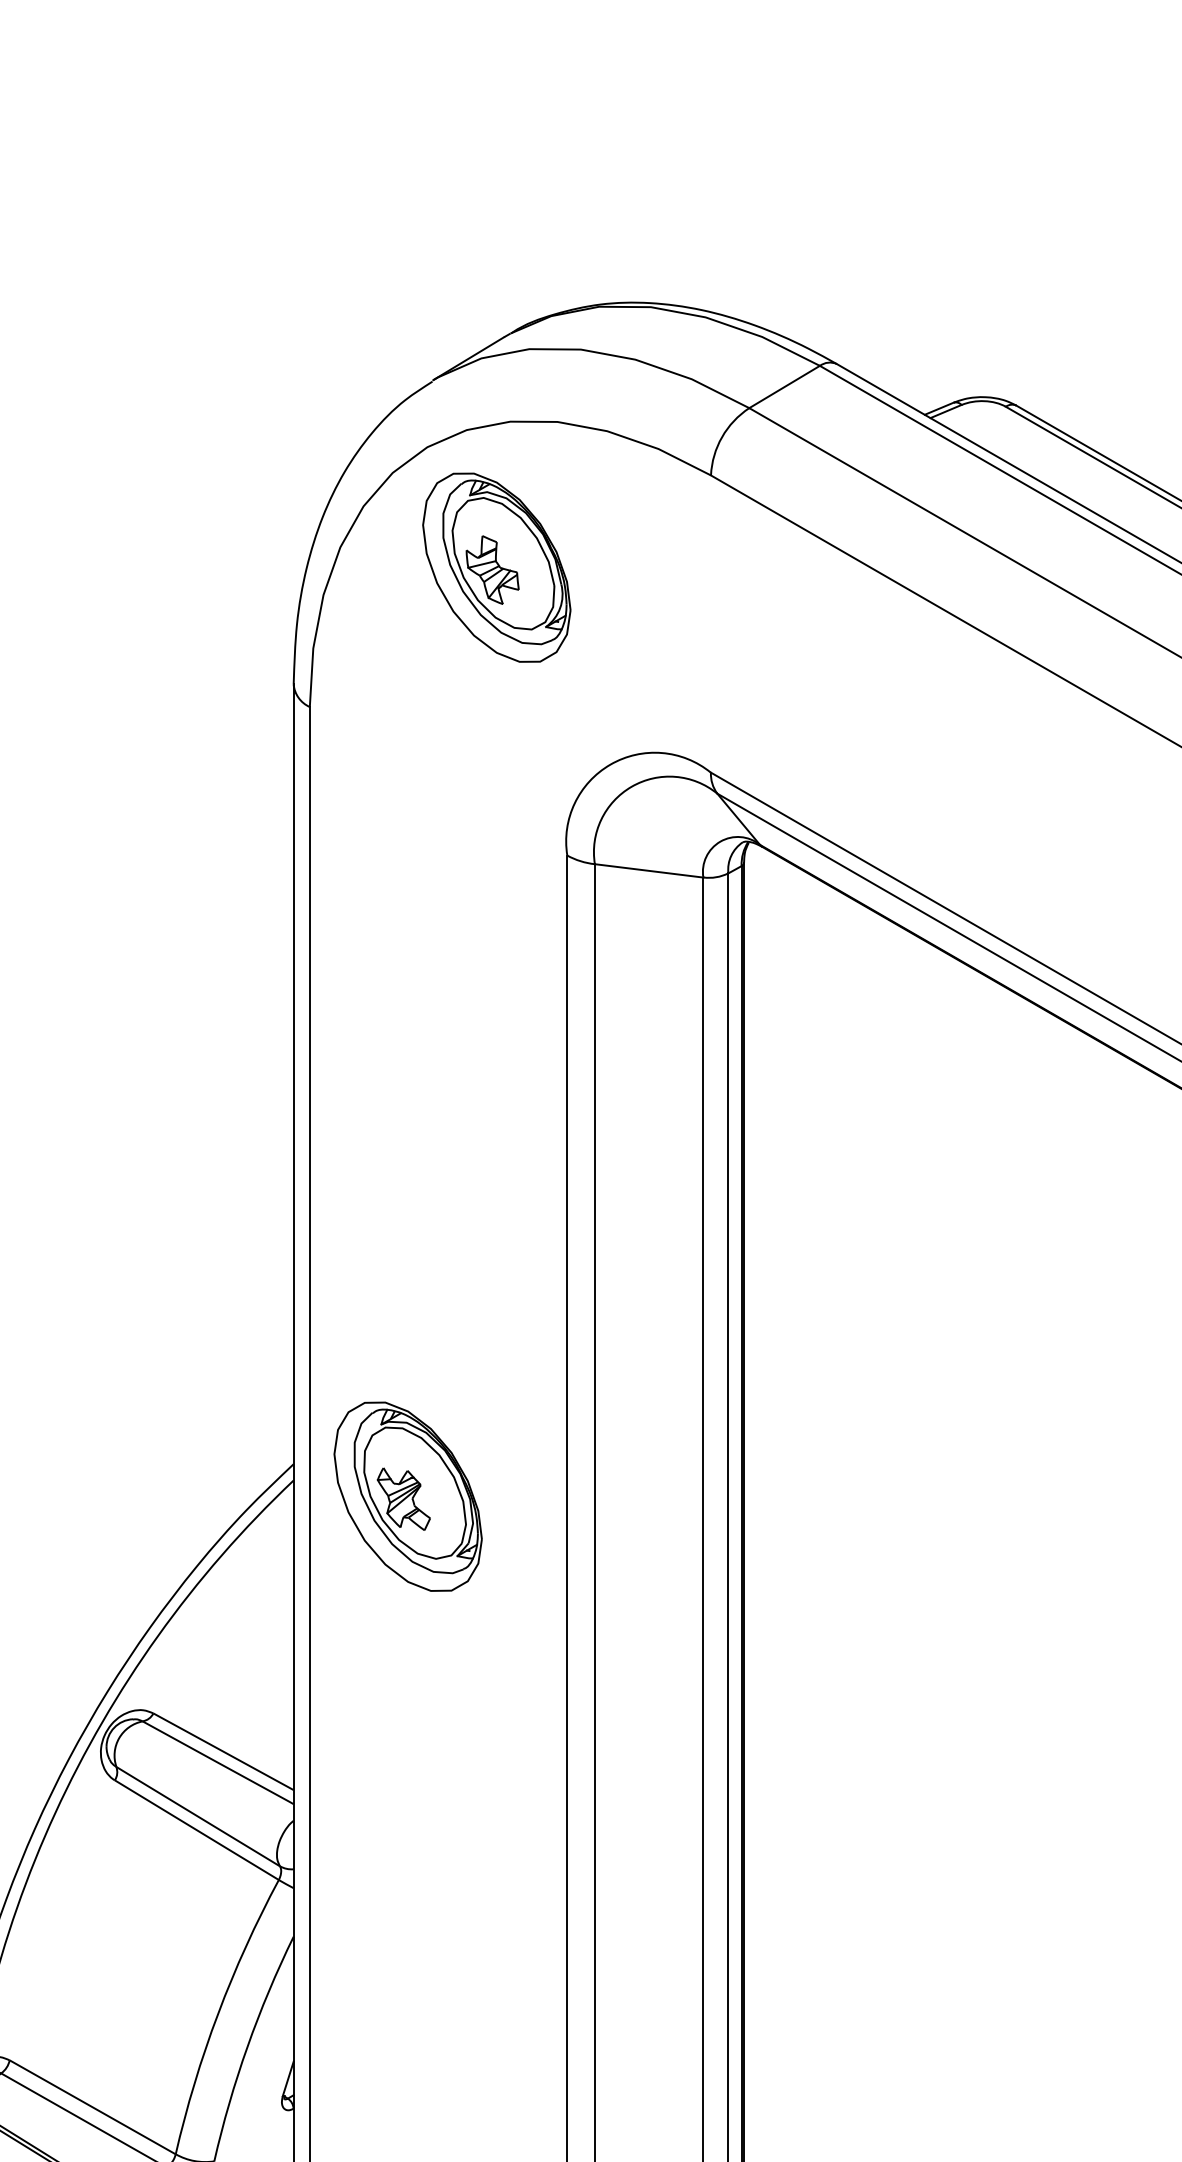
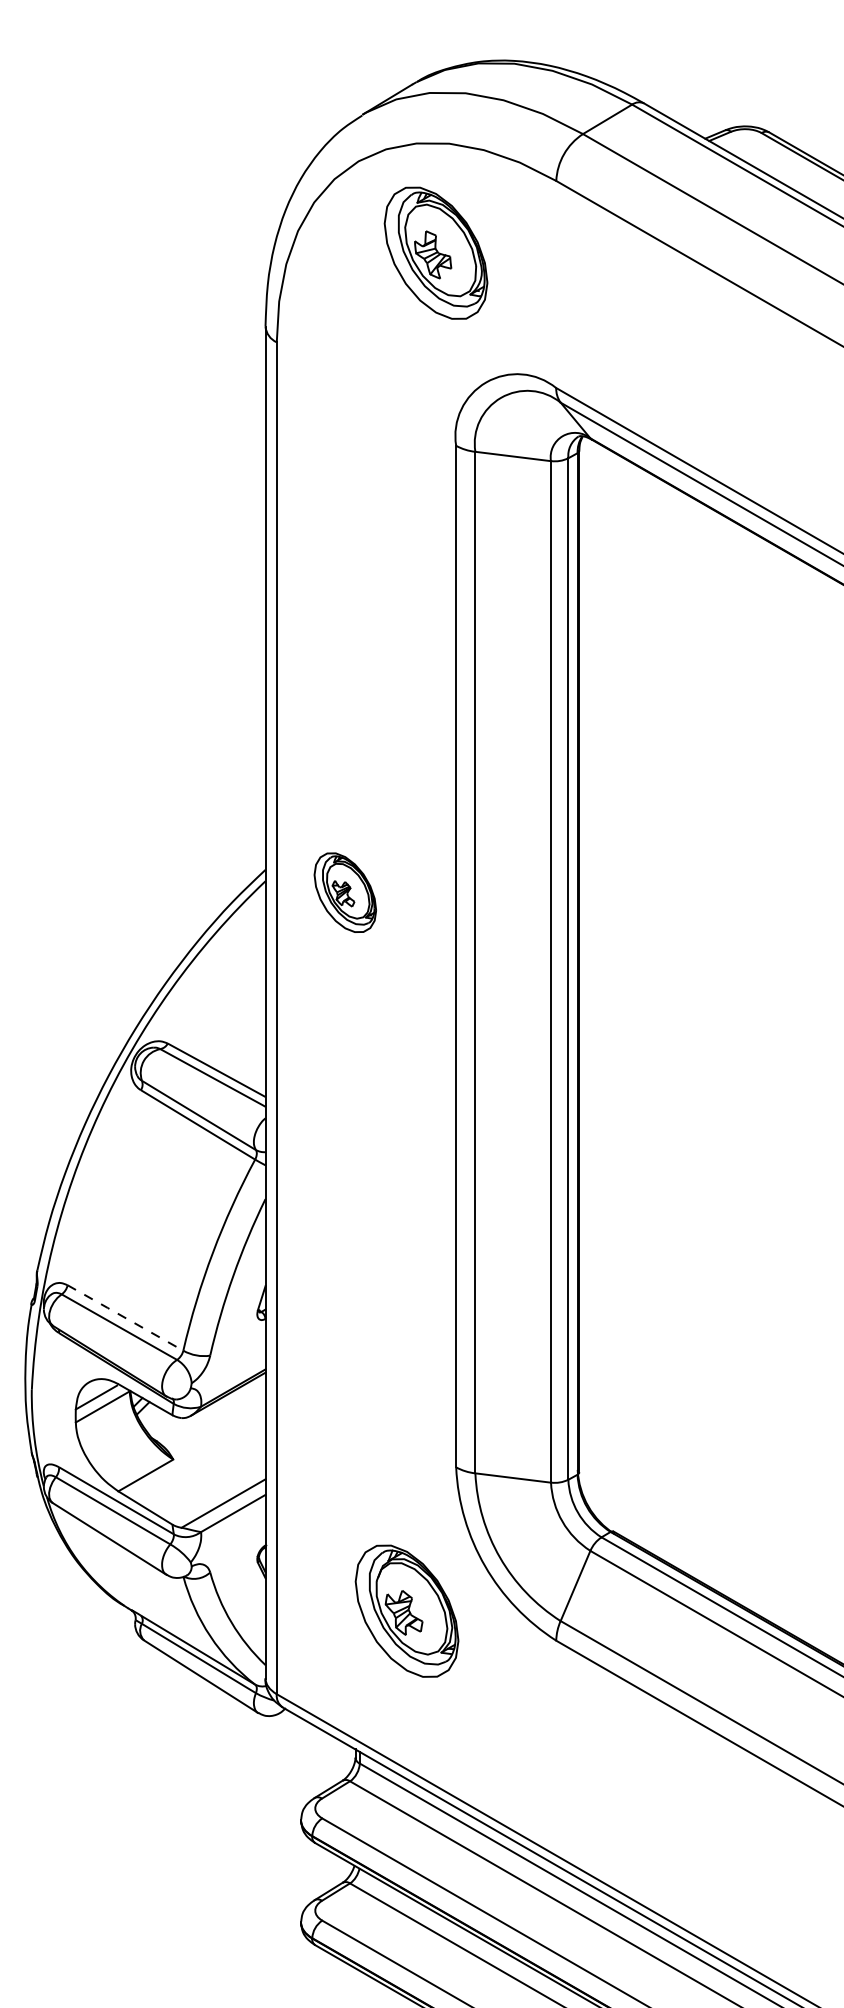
part: (496, 566) -> (435, 252), moved
part: (408, 1496) -> (345, 892), size x0.6
line: (92, 2106) -> (125, 1317), solid -> dashed

